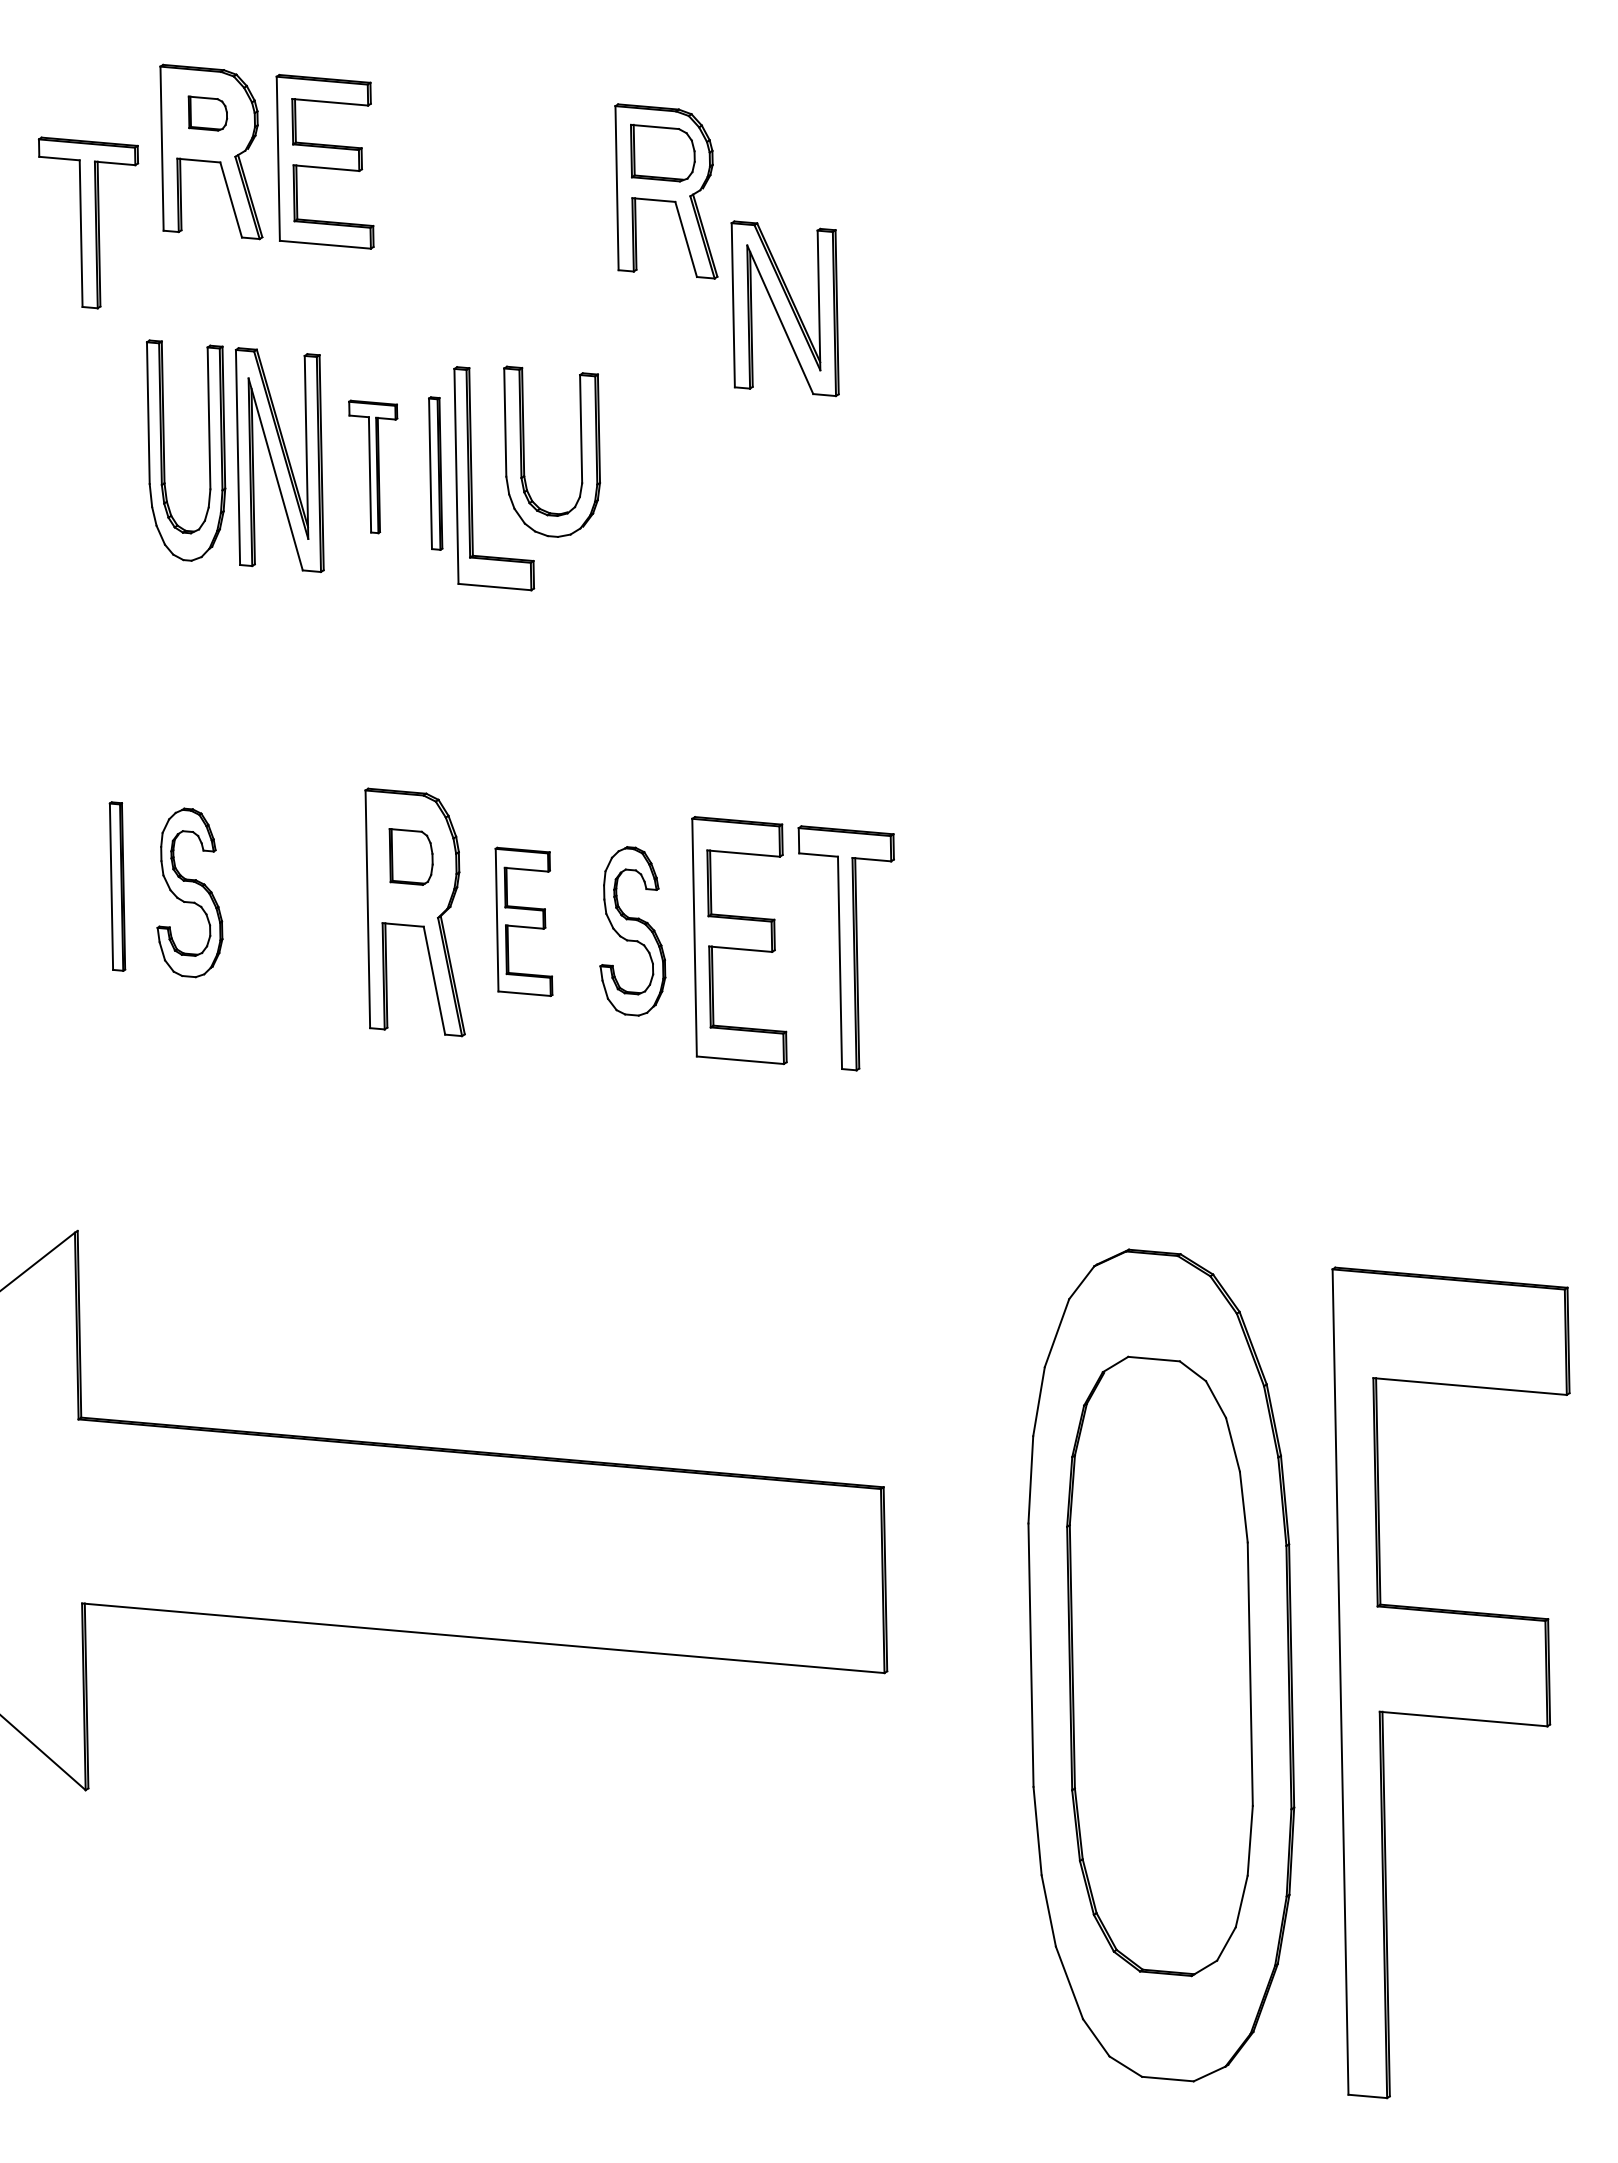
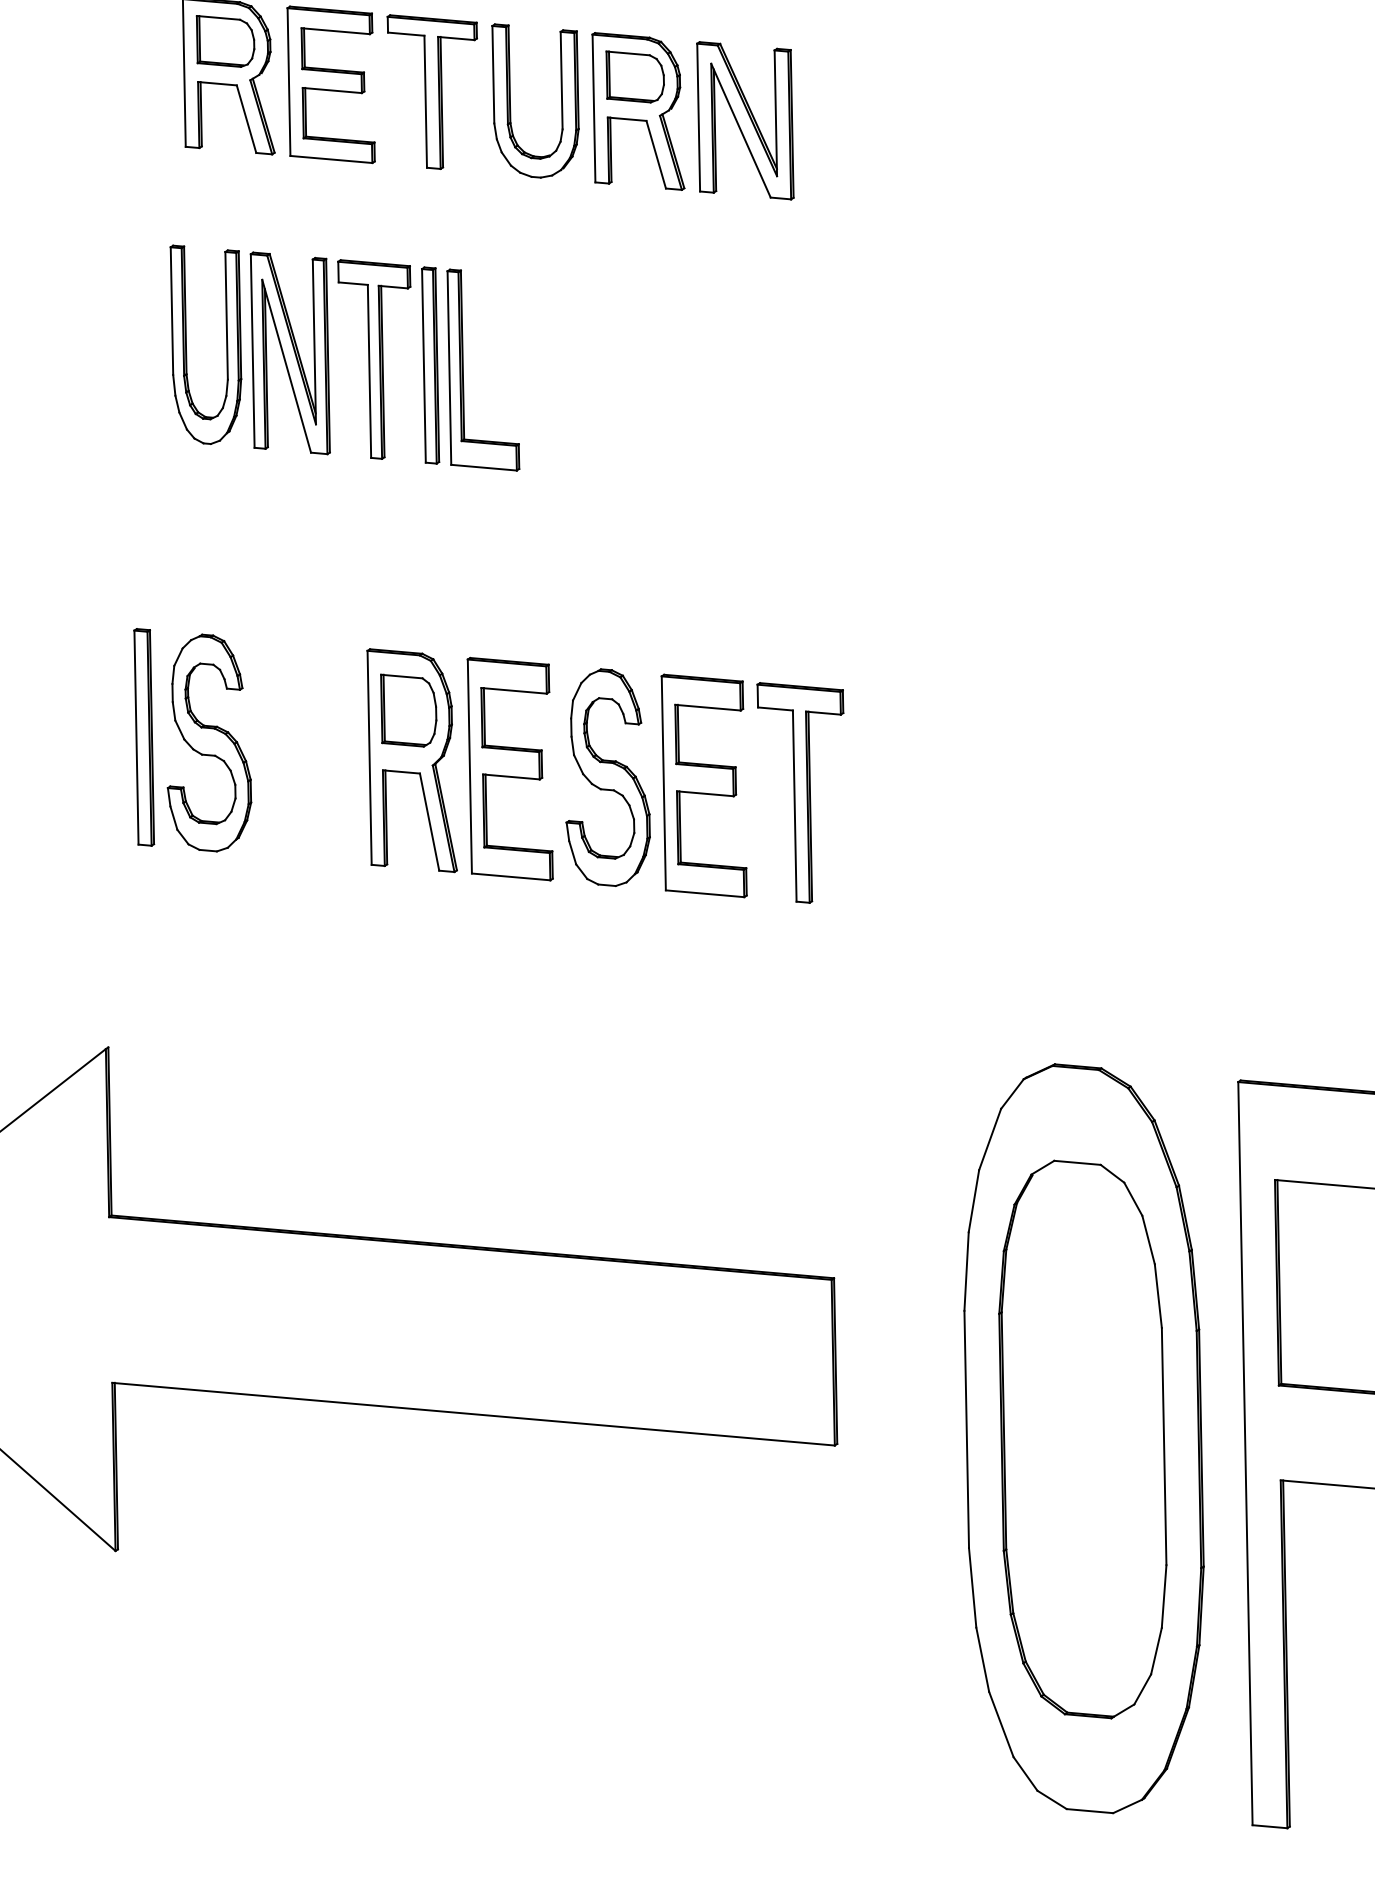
part: (207, 113) -> (225, 41), size x1.67
part: (88, 222) -> (432, 91), moved
part: (784, 308) -> (744, 120), moved
part: (524, 451) -> (510, 100), moved
part: (373, 466) -> (374, 359), size x1.67
part: (435, 473) -> (430, 365), size x1.43
part: (410, 856) -> (408, 710), size x1.43
part: (117, 886) -> (144, 737), size x1.43
part: (189, 892) -> (209, 742), size x1.43
part: (523, 921) -> (509, 768), size x1.67
part: (632, 931) -> (607, 777), size x1.43

